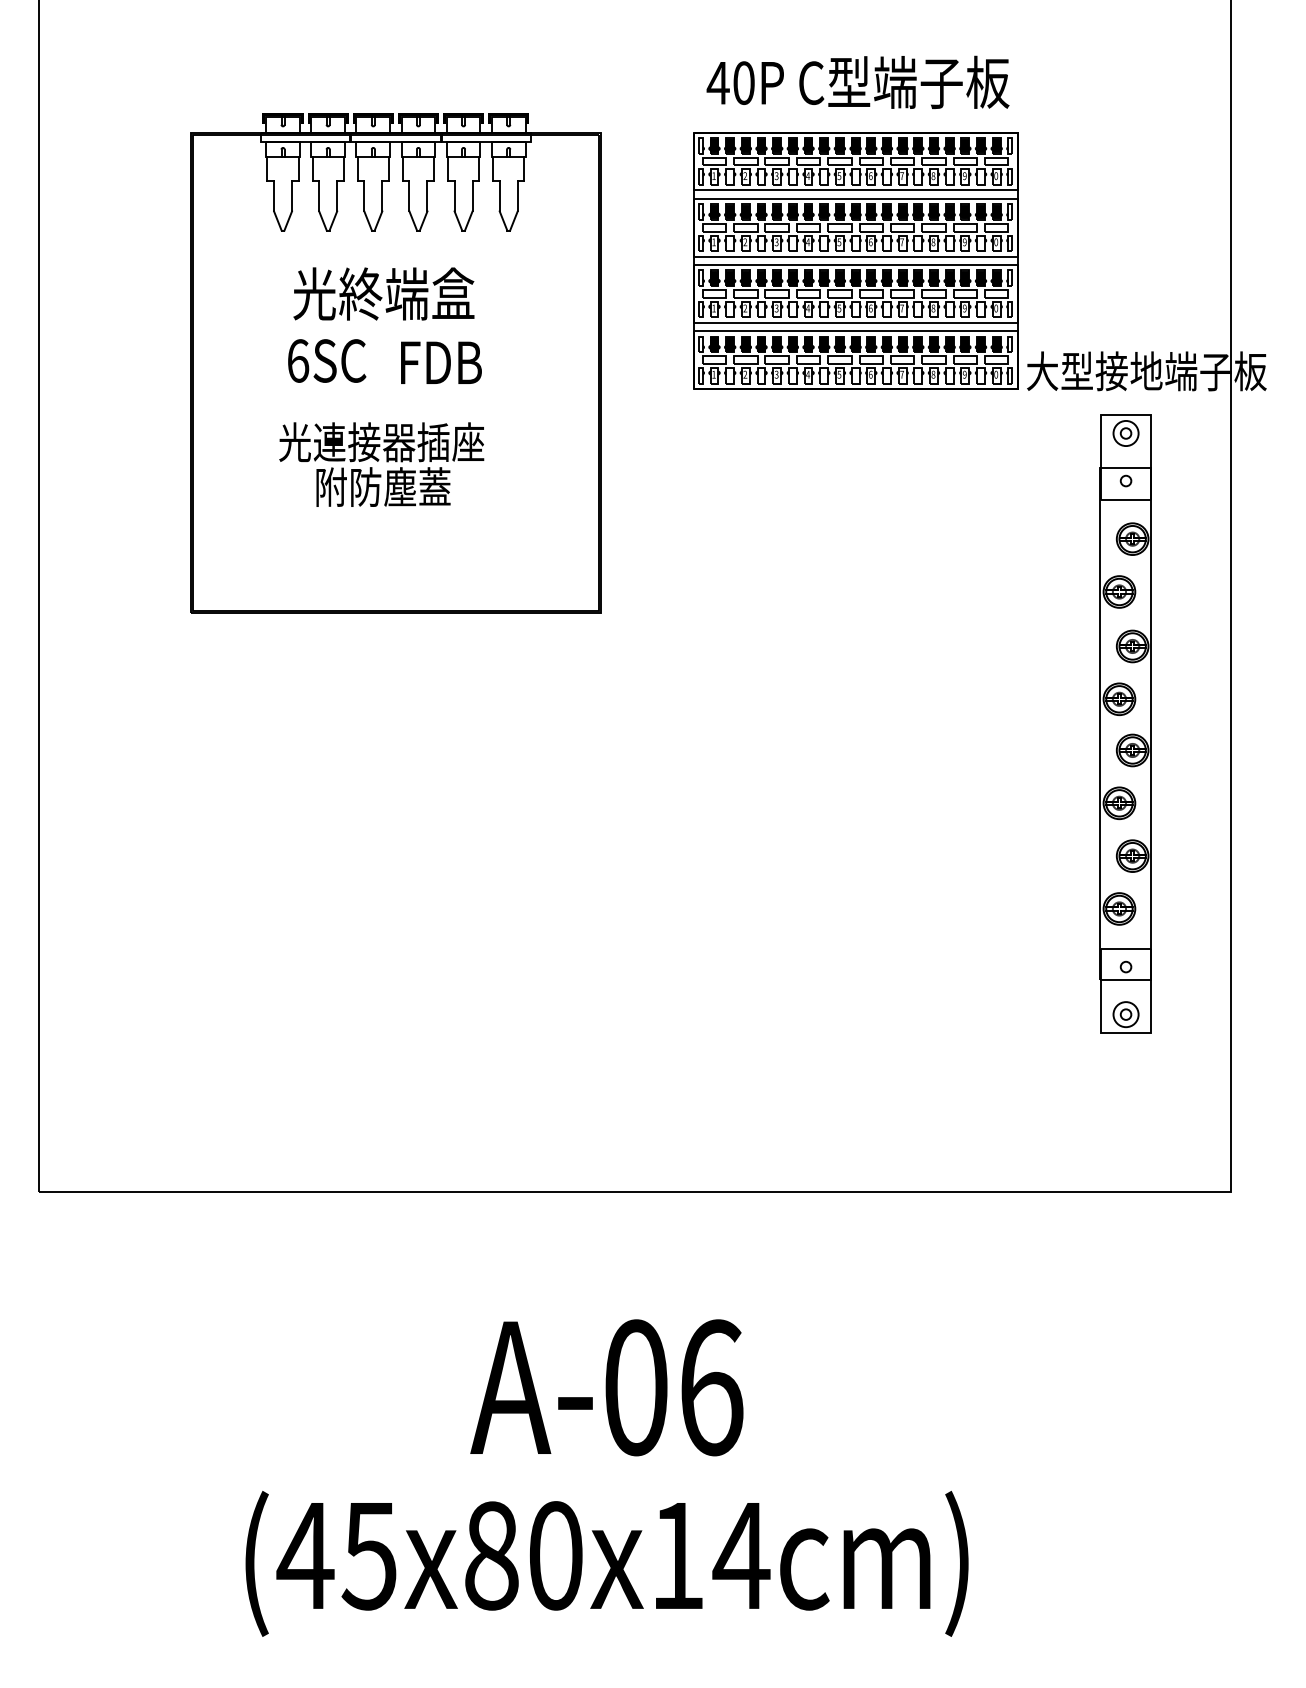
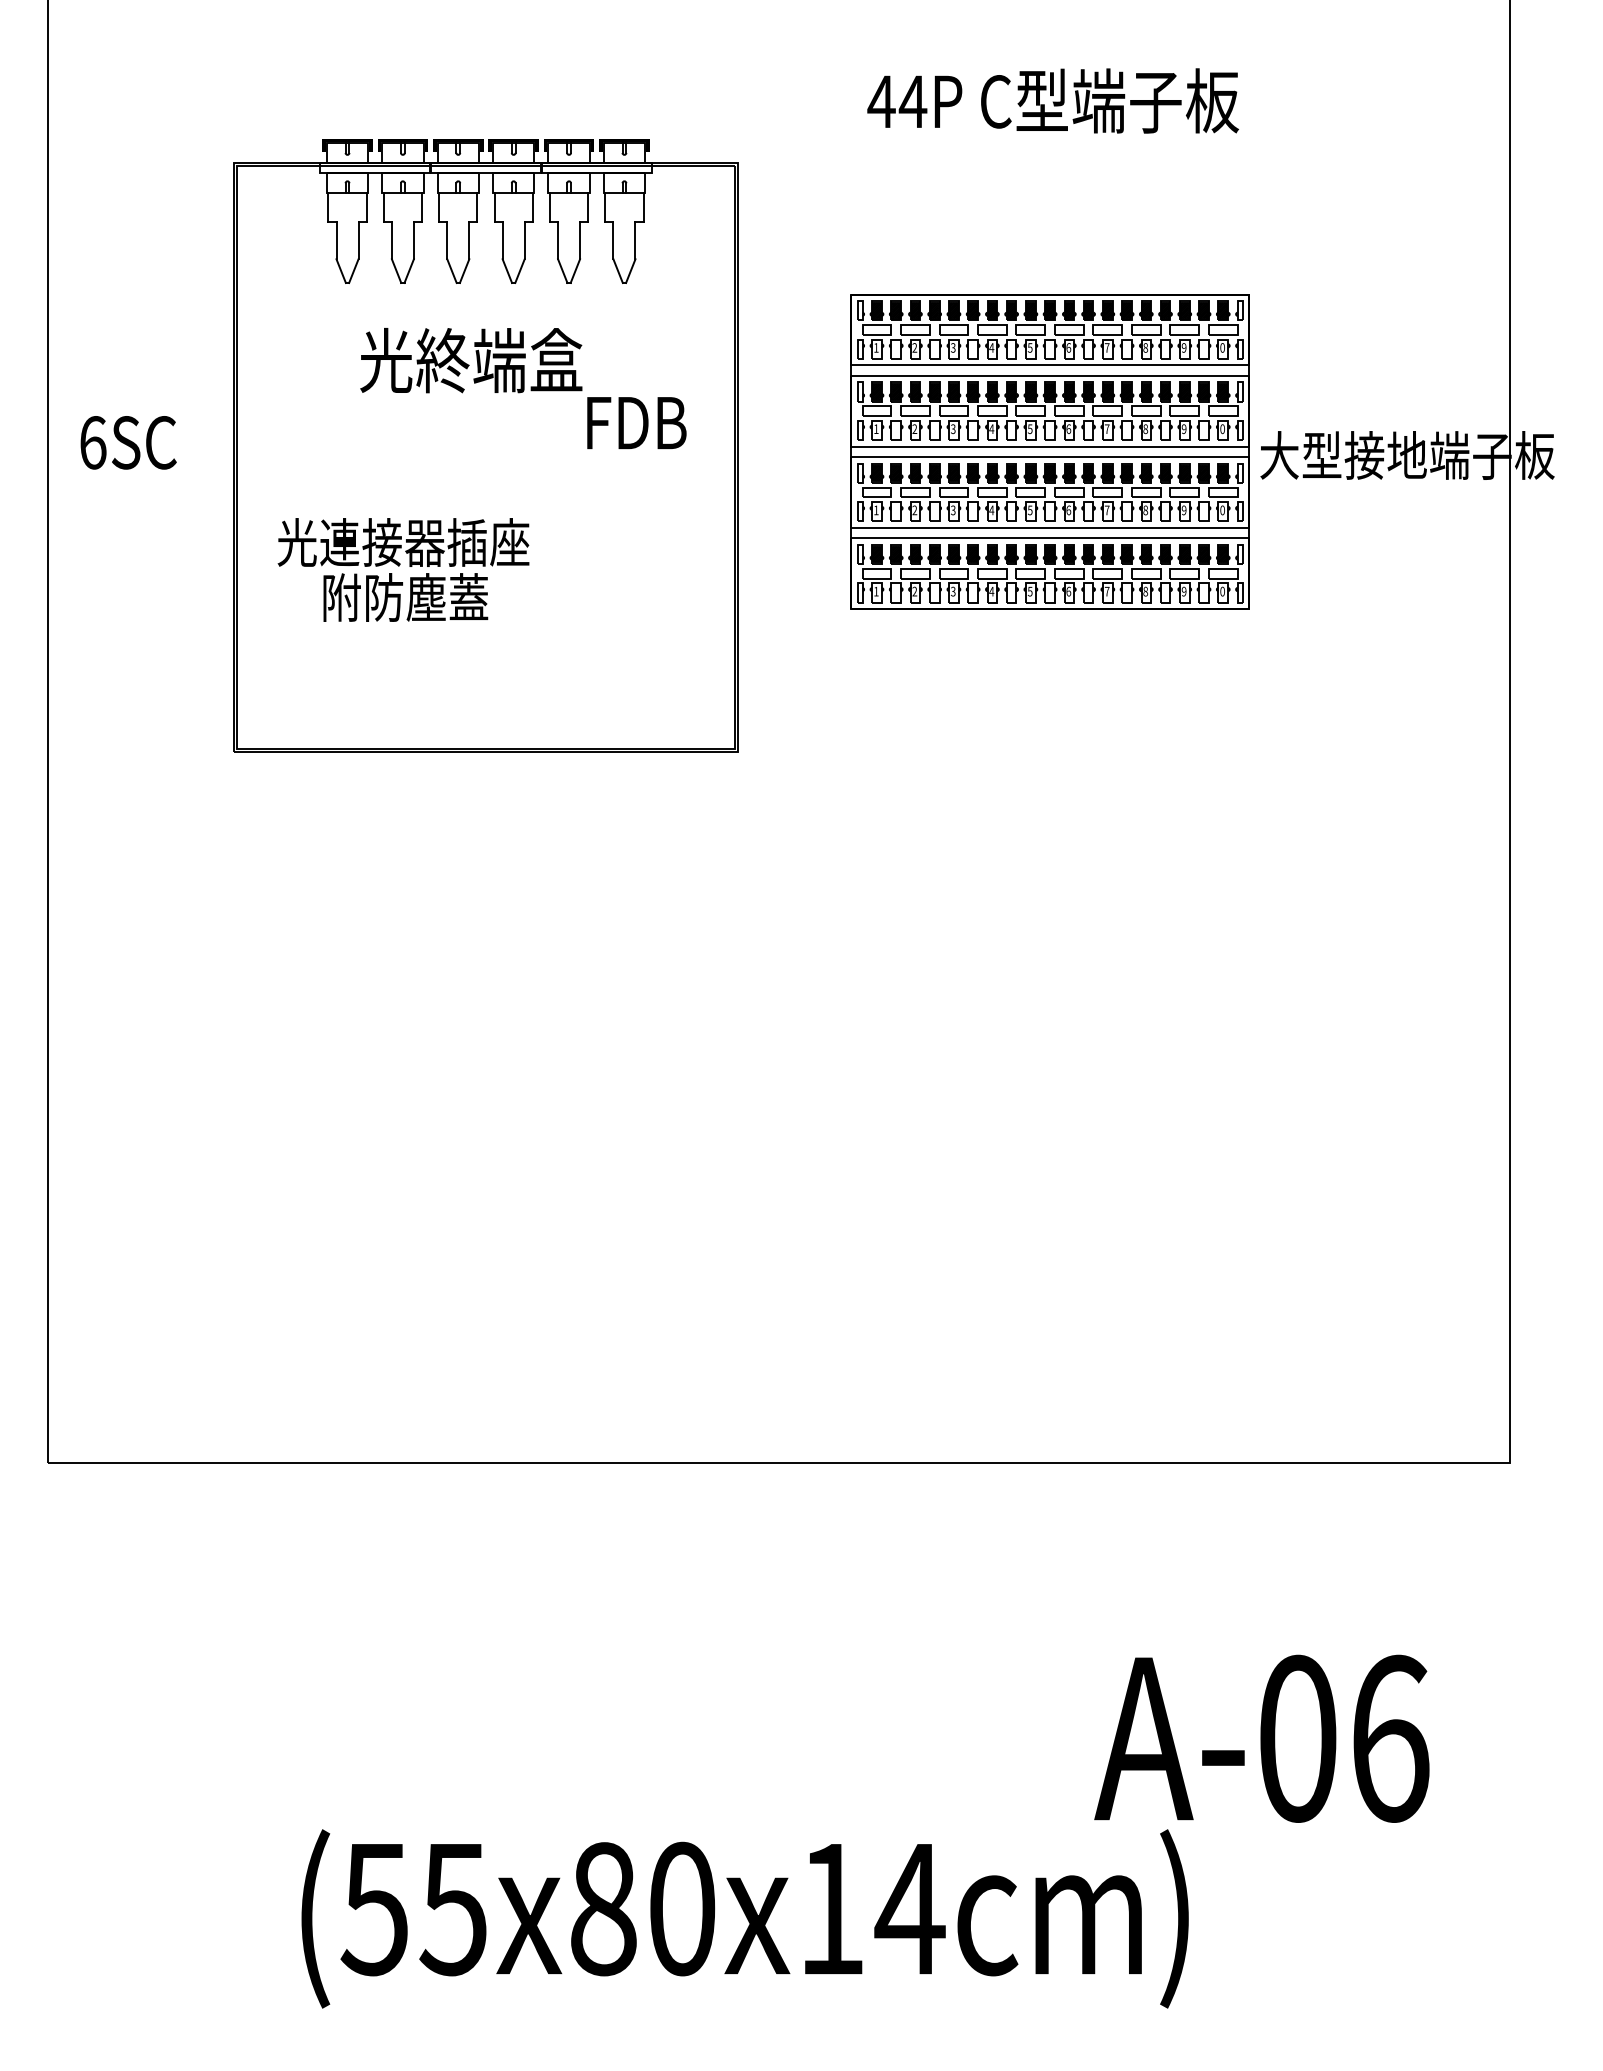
text: (743, 82) -> (912, 101), 40P -> 44P
part: (855, 260) -> (1049, 451), moved
text: (327, 360) -> (128, 442), moved
text: (441, 363) -> (636, 423), moved
text: (381, 464) -> (403, 569), moved
part: (1125, 724) -> (1381, 888), removed
text: (606, 1387) -> (1261, 1738), moved
text: (305, 1557) -> (374, 1910), (45x80x14cm) -> (55x80x14cm)

